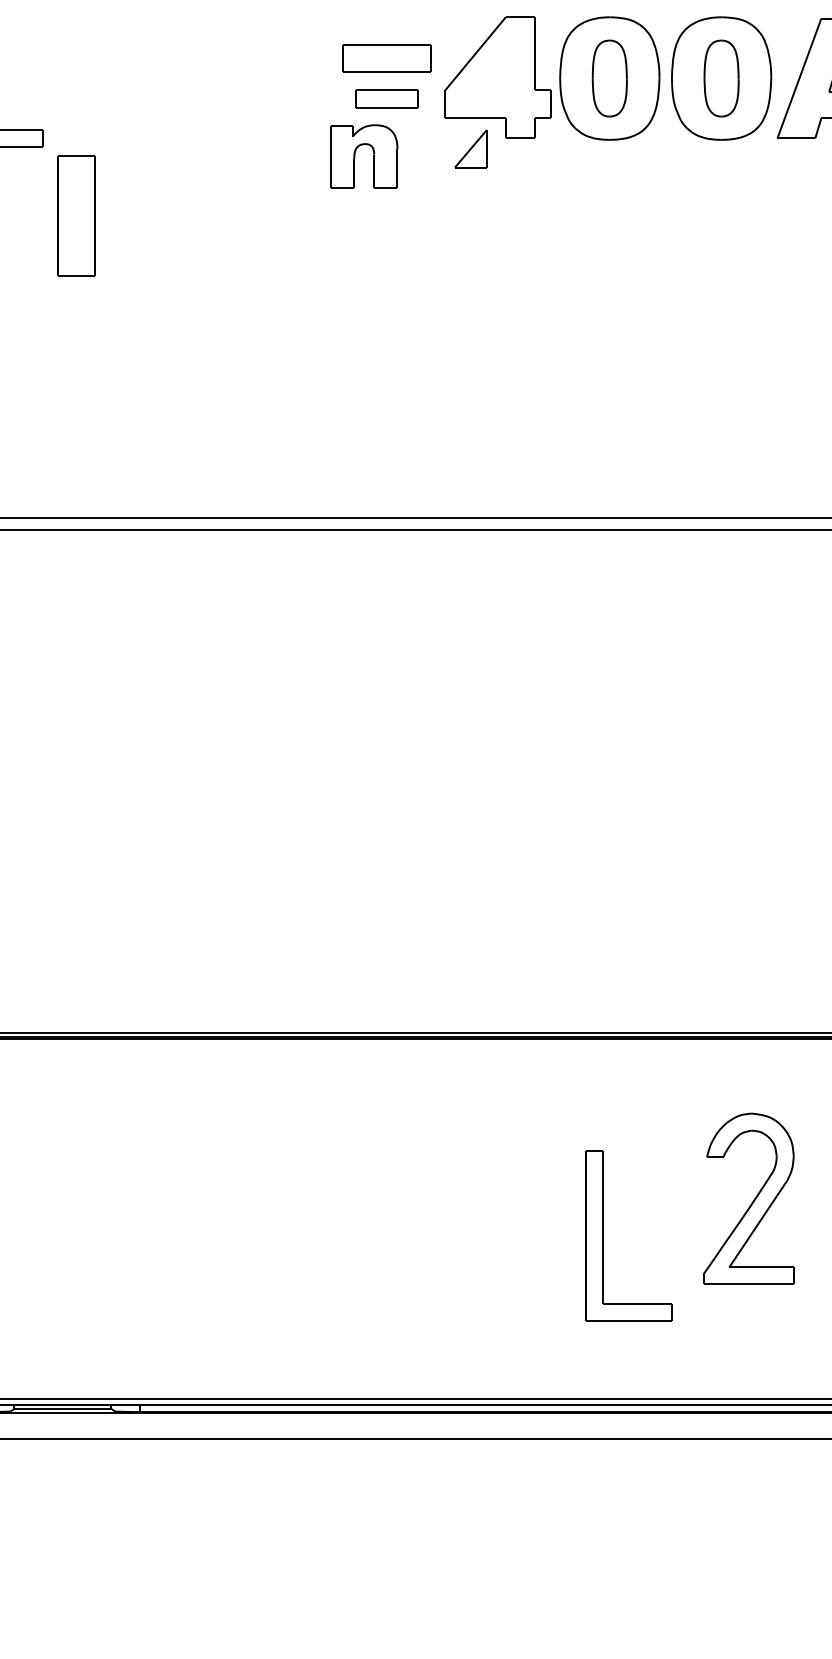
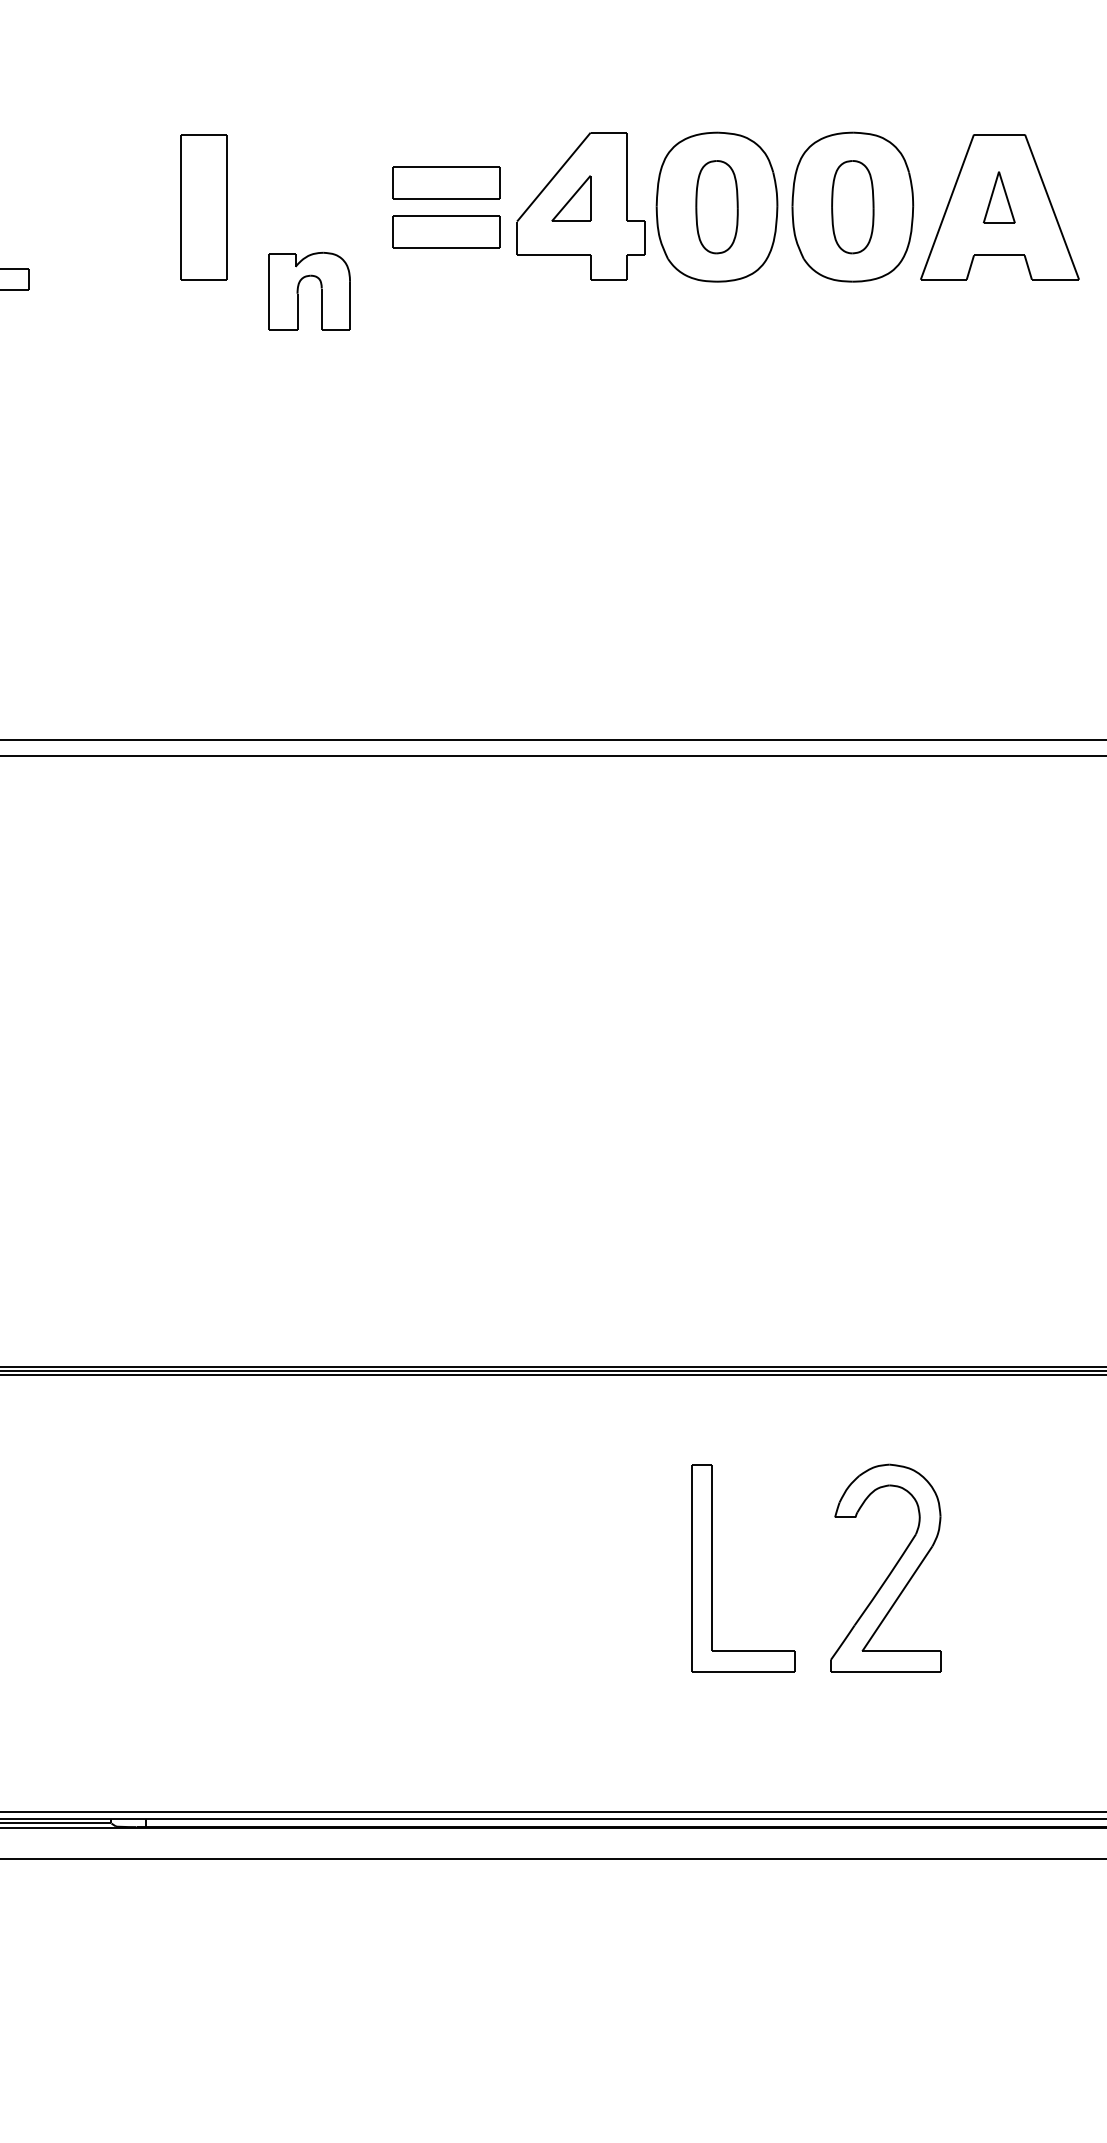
part: (387, 98) -> (446, 231), size x1.43
part: (471, 148) -> (571, 198), moved
part: (355, 152) -> (299, 286), moved
part: (76, 216) -> (203, 207), moved
part: (603, 1236) -> (712, 1568), moved

